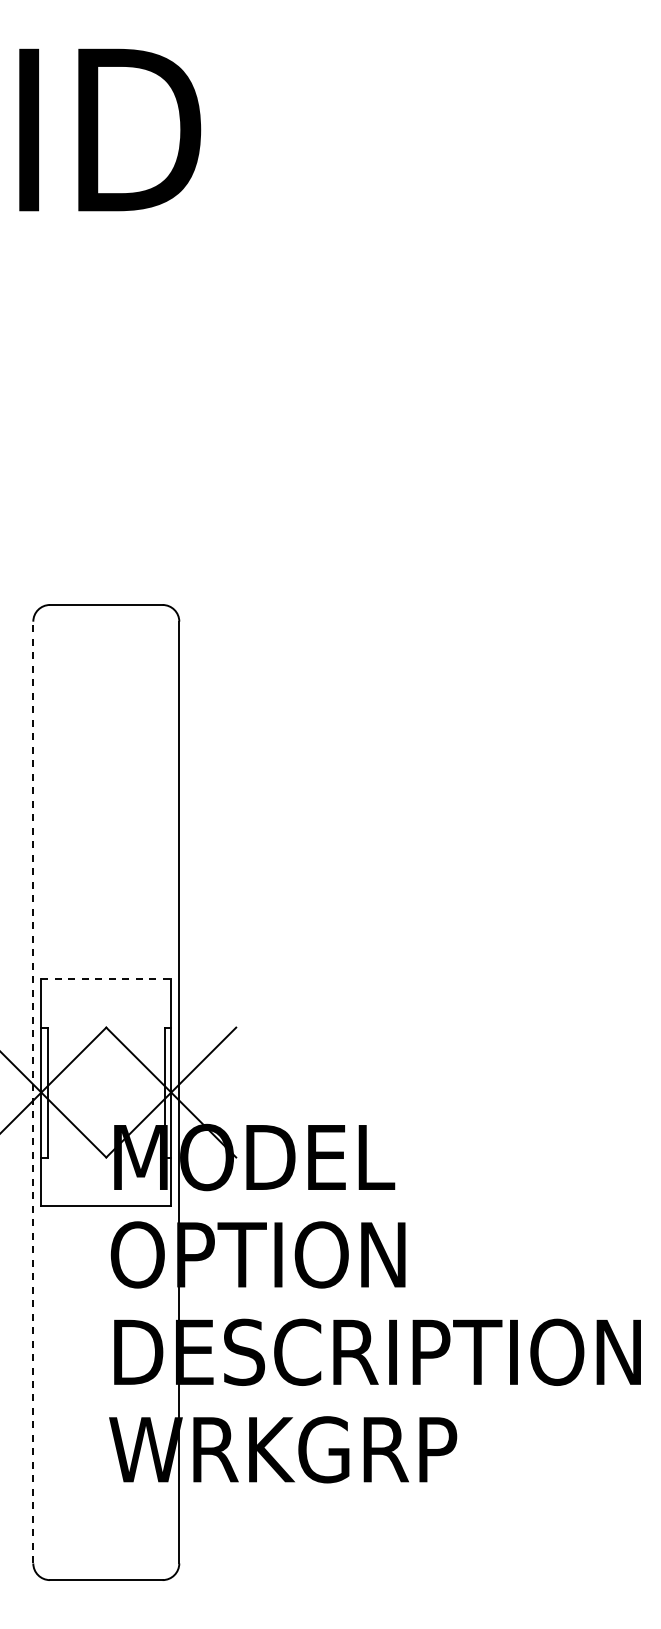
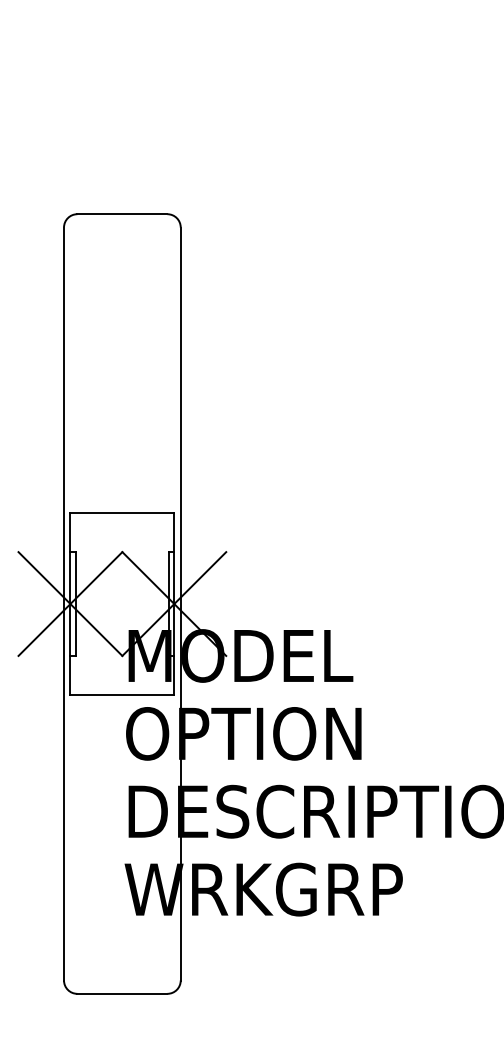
line: (106, 978) -> (122, 512), dashed -> solid
line: (33, 1092) -> (64, 603), dashed -> solid

